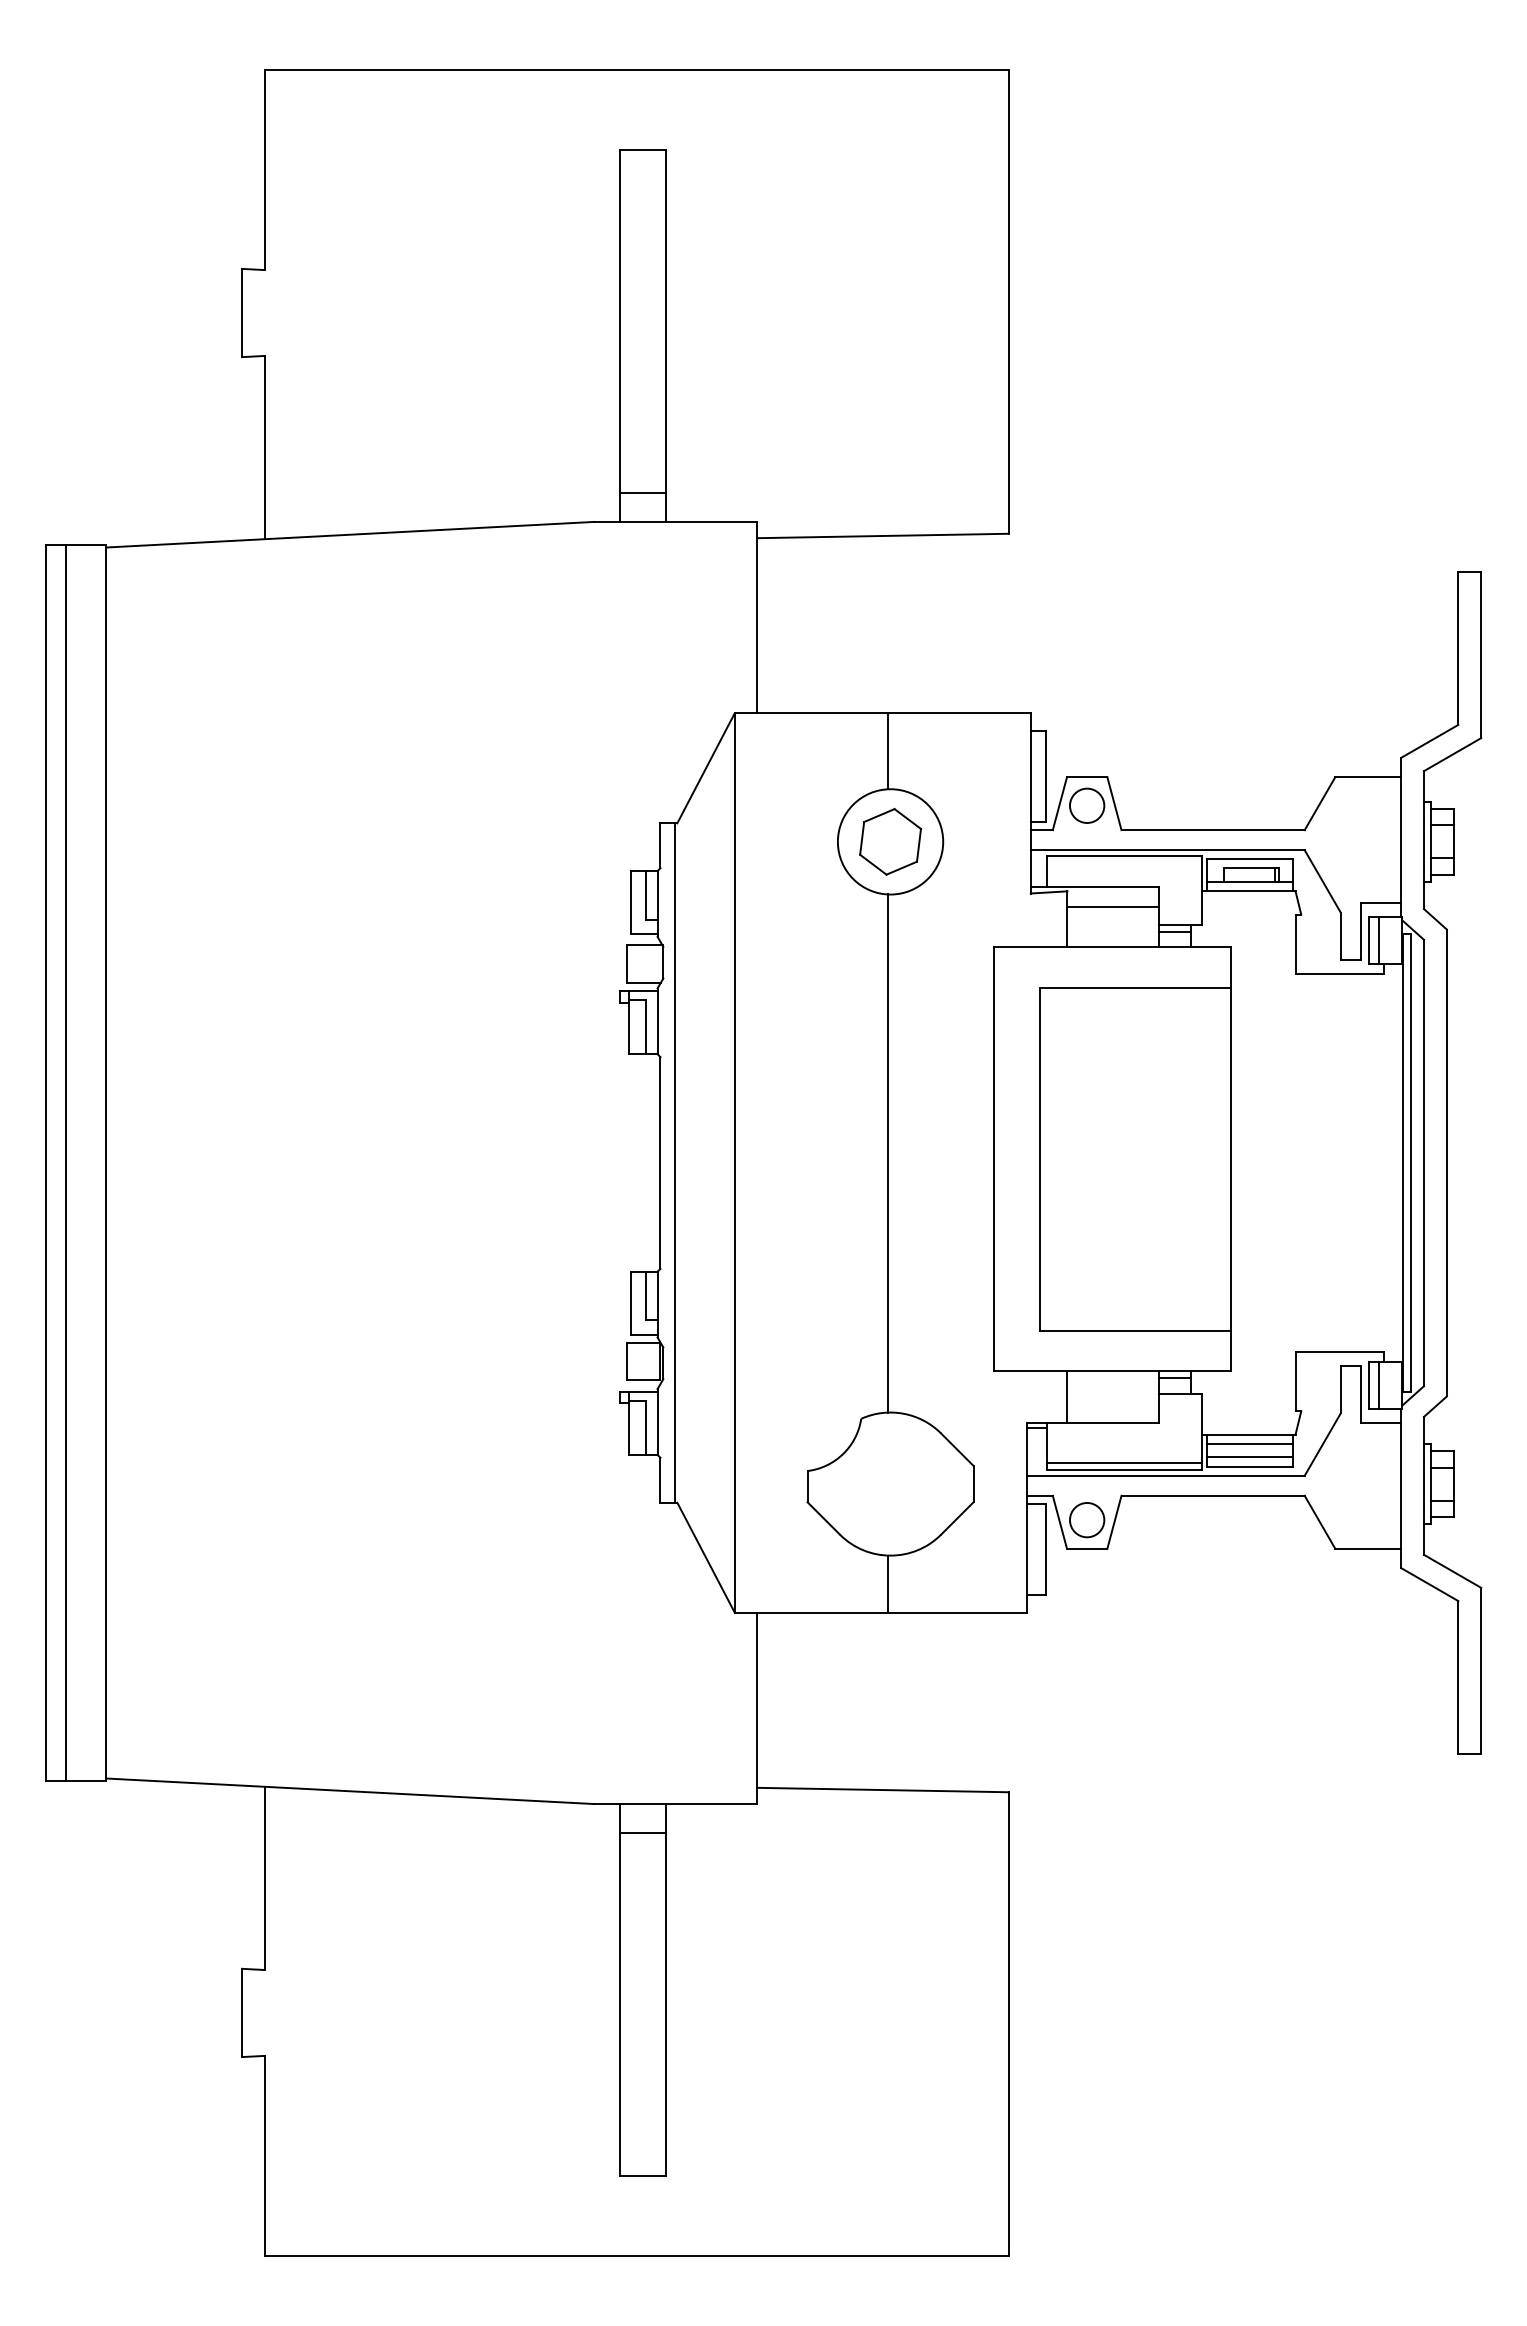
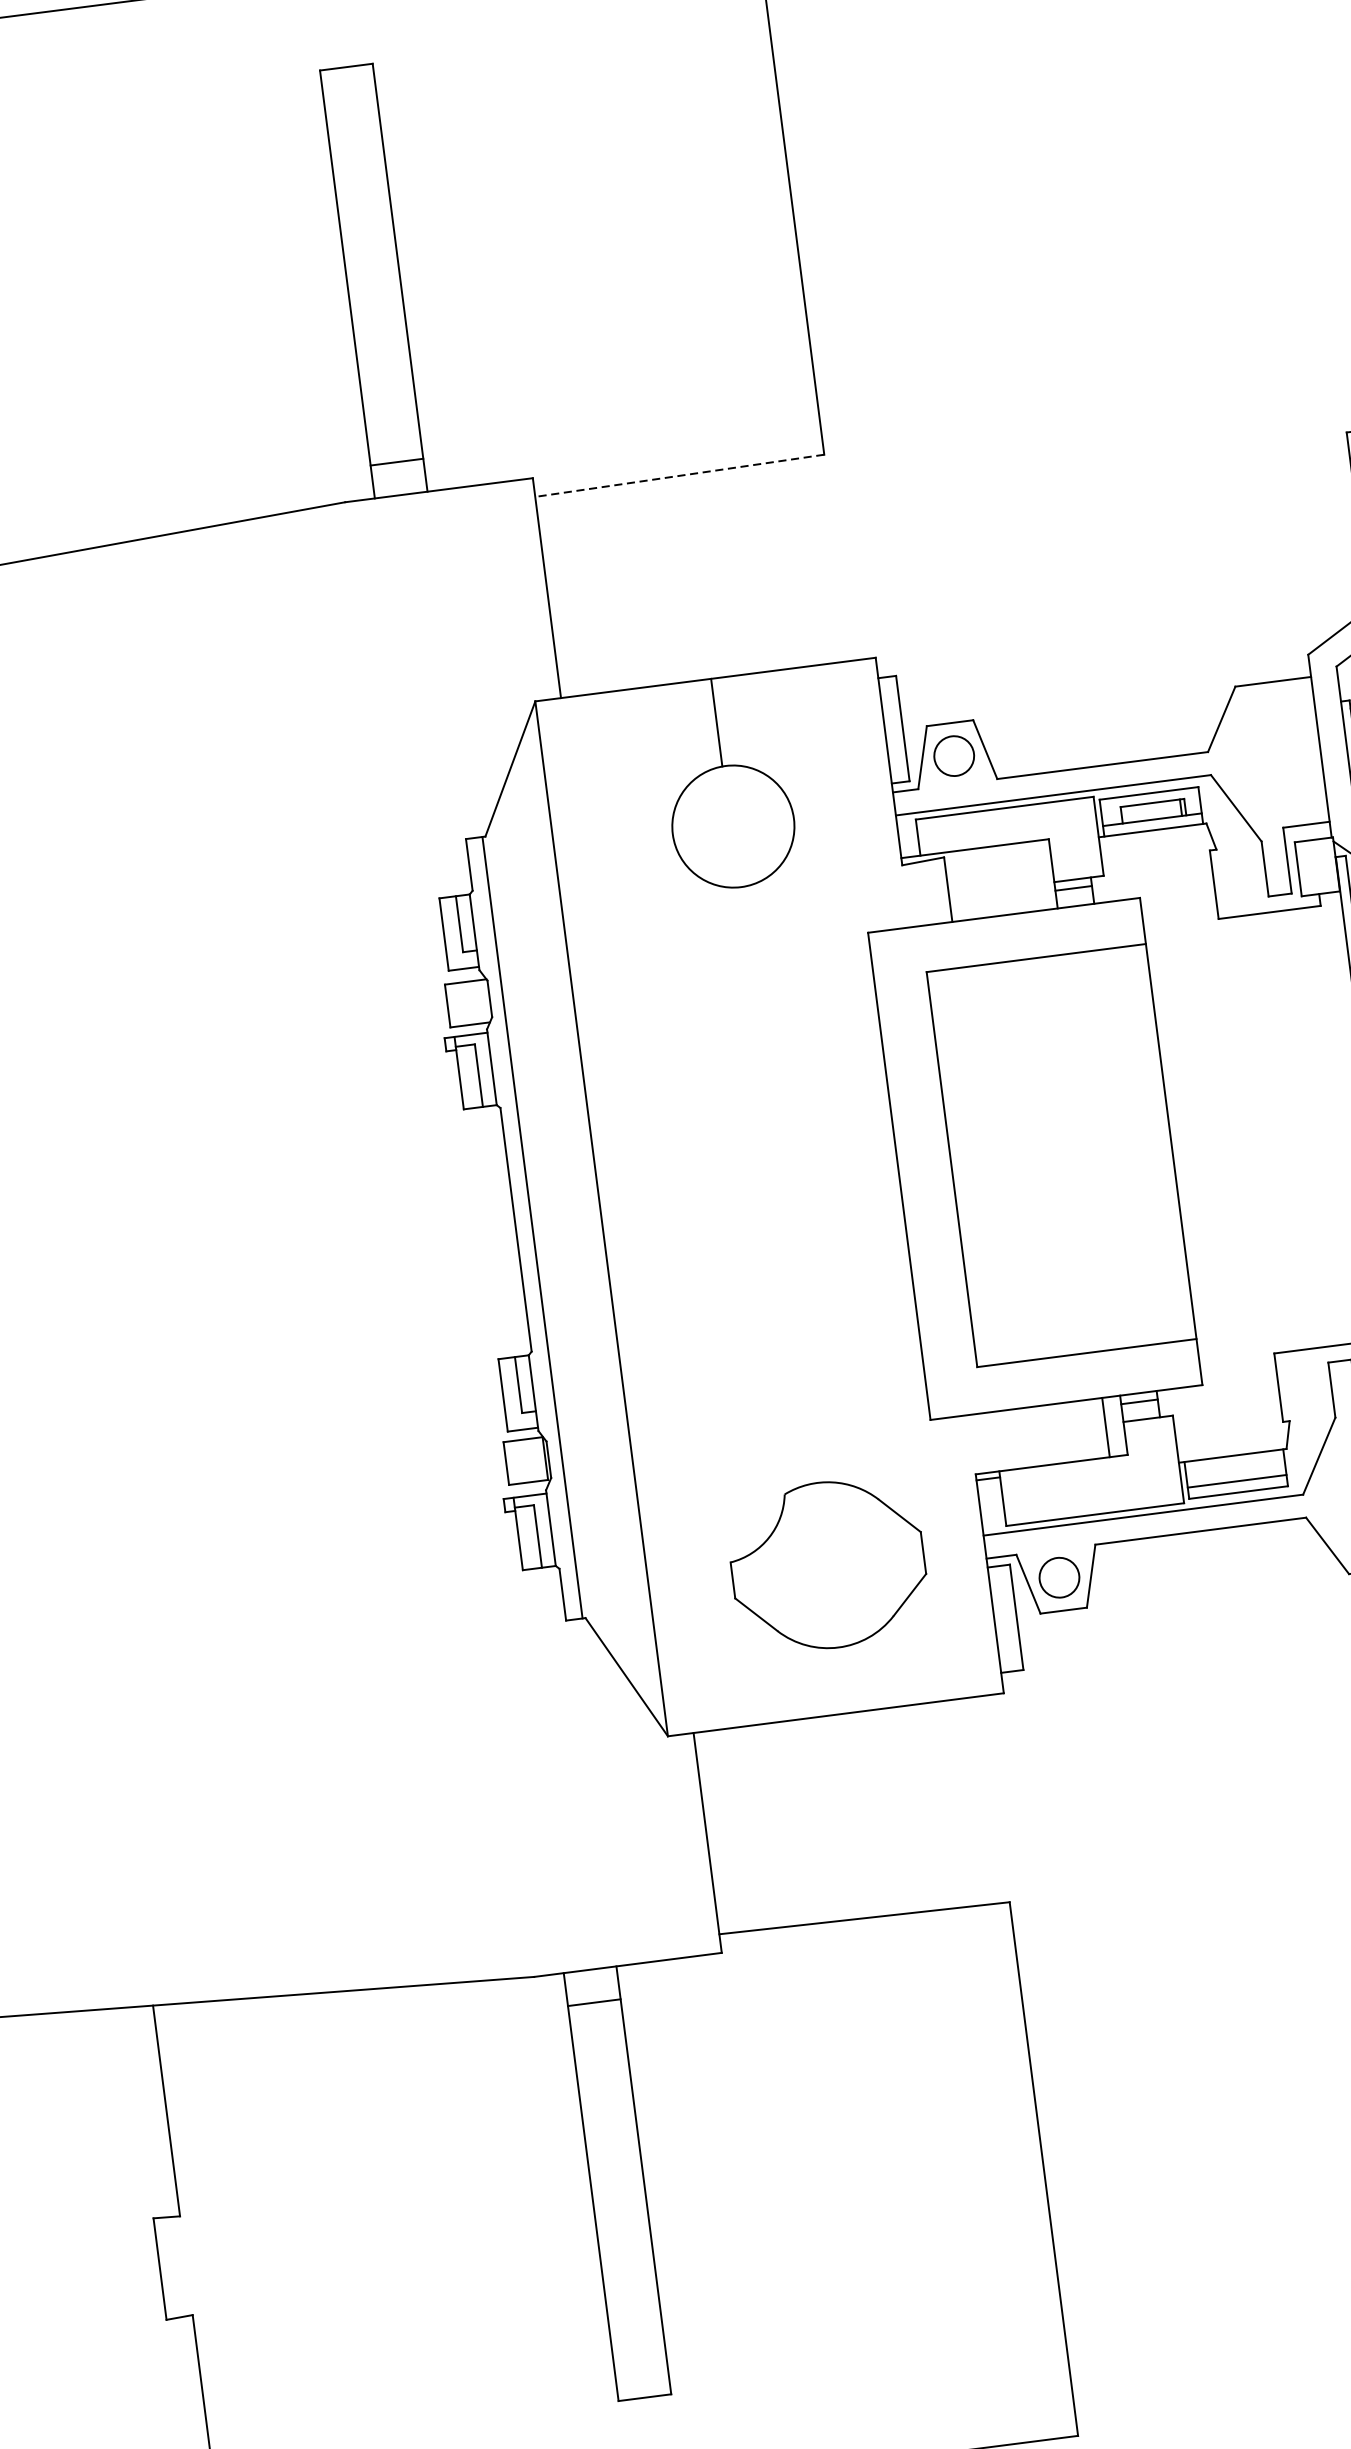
line: (883, 535) -> (680, 475), solid -> dashed
part: (890, 841) -> (733, 826), removed
line: (1112, 907) -> (998, 869), removed
line: (1379, 939) -> (1310, 866), removed
line: (887, 1153) -> (775, 1185), removed
line: (1067, 1396) -> (1106, 1427), moved
line: (1249, 1444) -> (1235, 1466), removed
line: (1124, 1462) -> (1093, 1505), removed
line: (887, 1583) -> (839, 1680), removed

